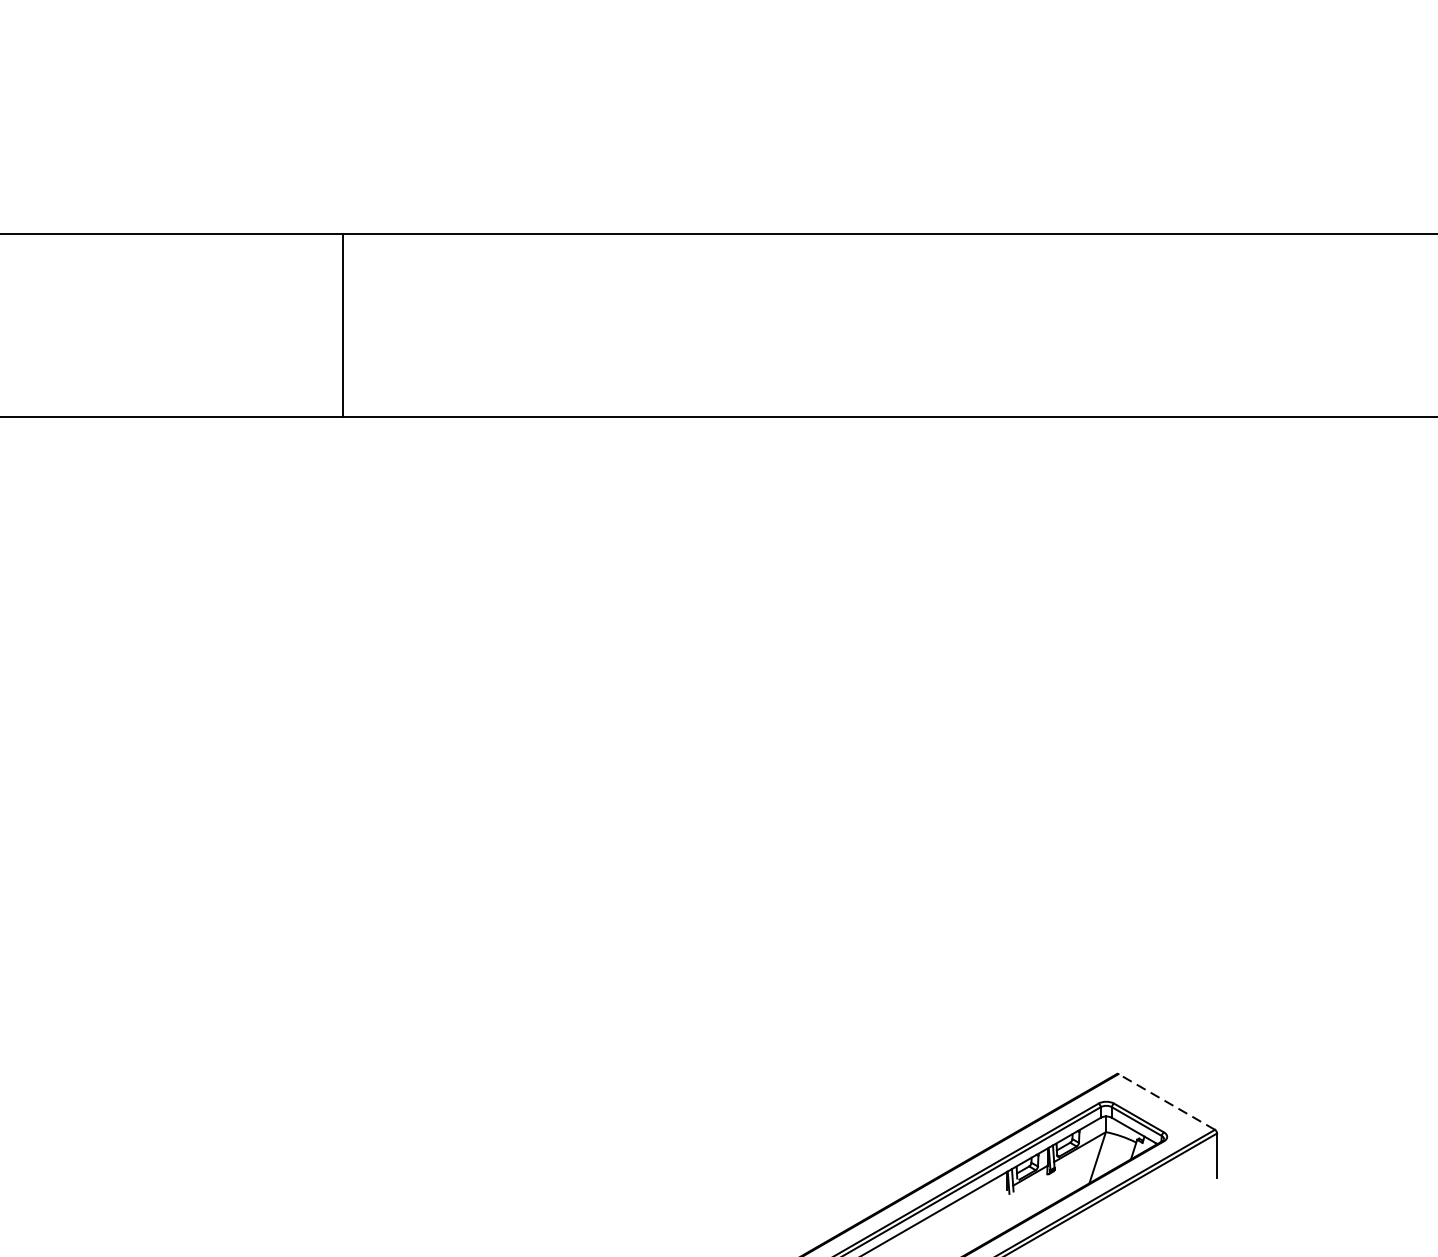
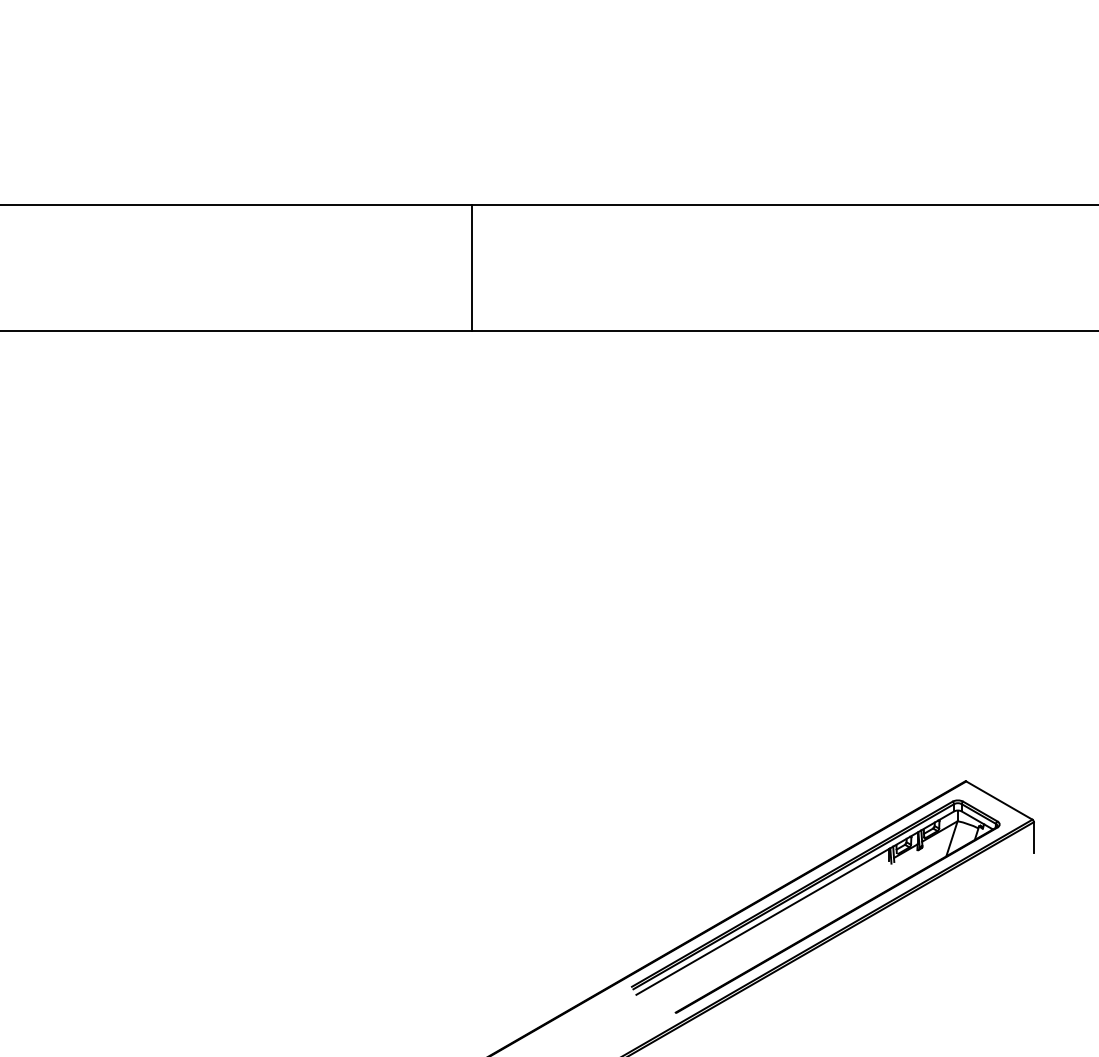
line: (343, 324) -> (472, 267), moved
line: (1165, 1101) -> (998, 800), dashed -> solid

